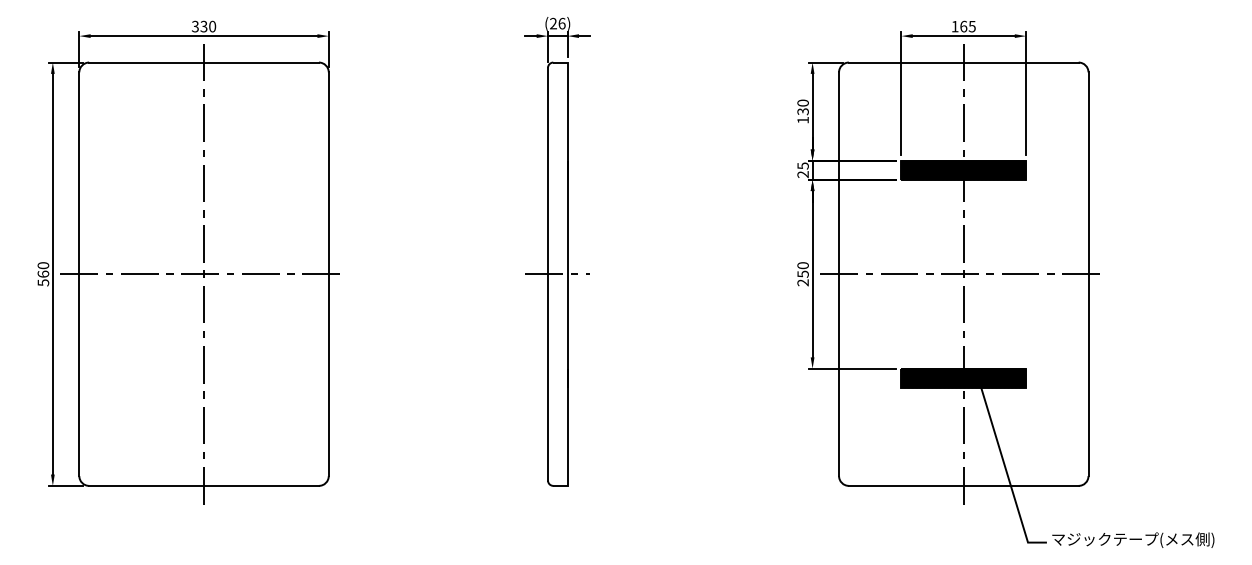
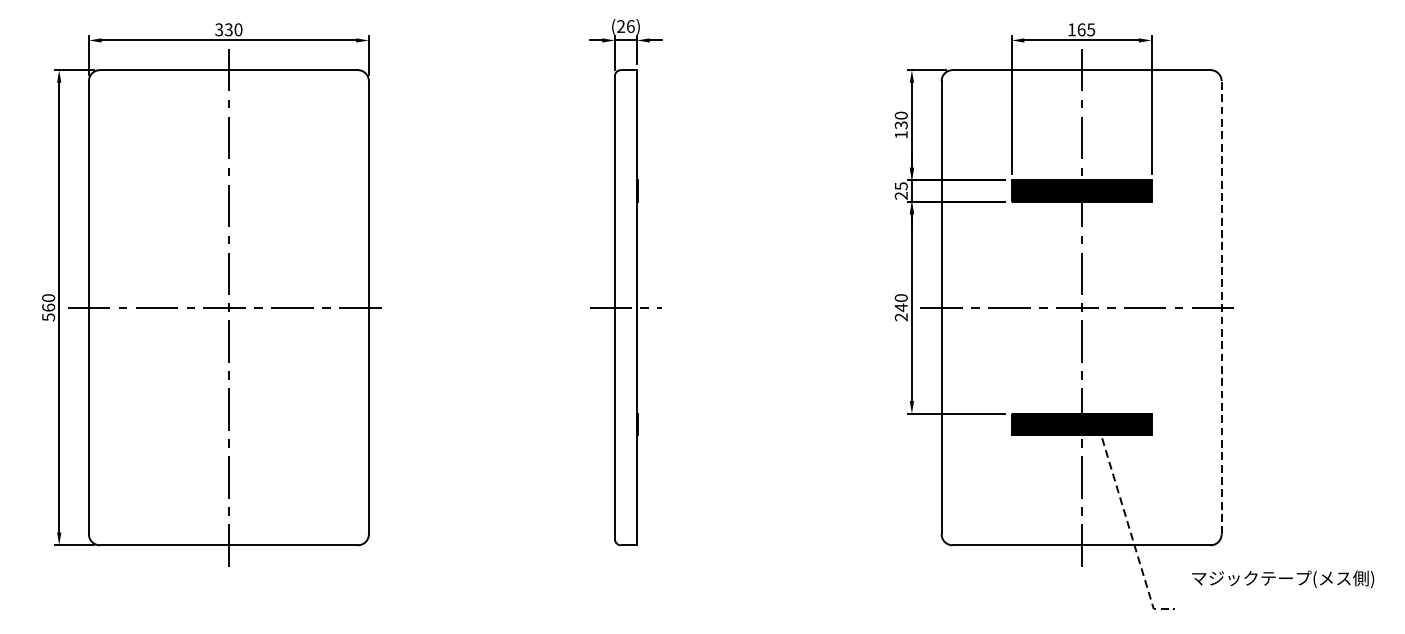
text: (802, 274) -> (900, 308), 250 -> 240
line: (1088, 274) -> (1221, 308), solid -> dashed
line: (1006, 470) -> (1129, 528), solid -> dashed
text: (1133, 539) -> (1283, 578), moved

